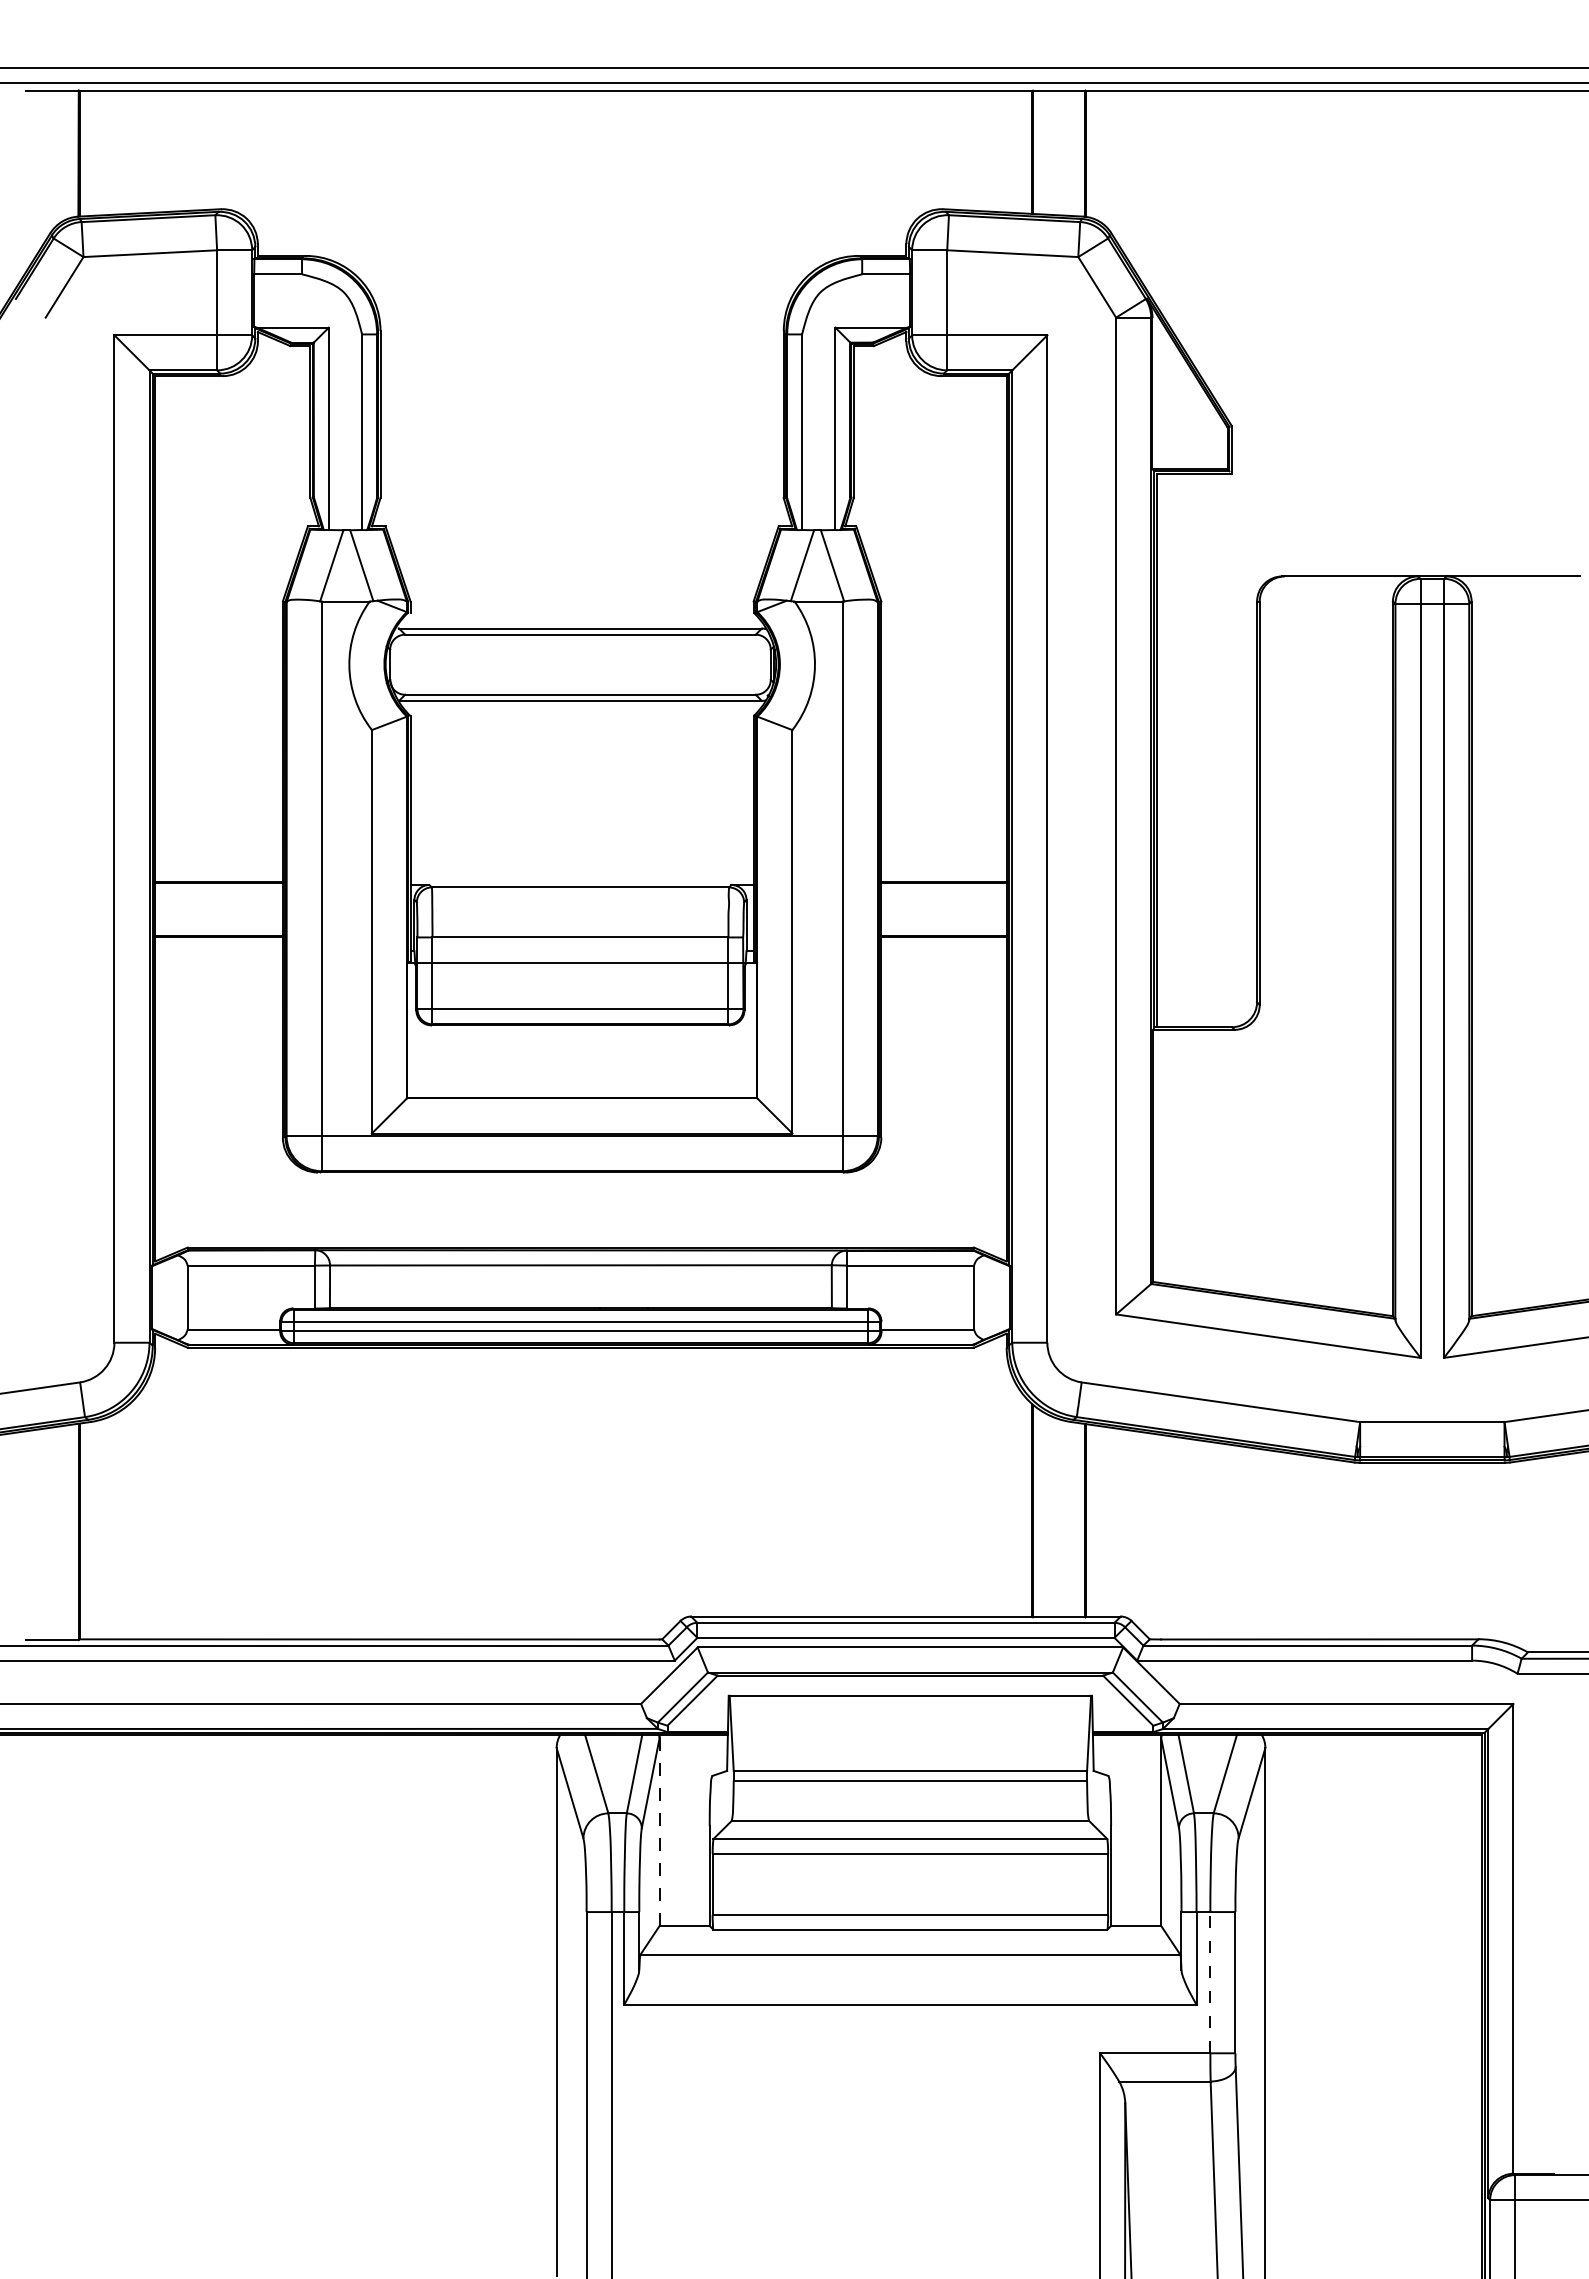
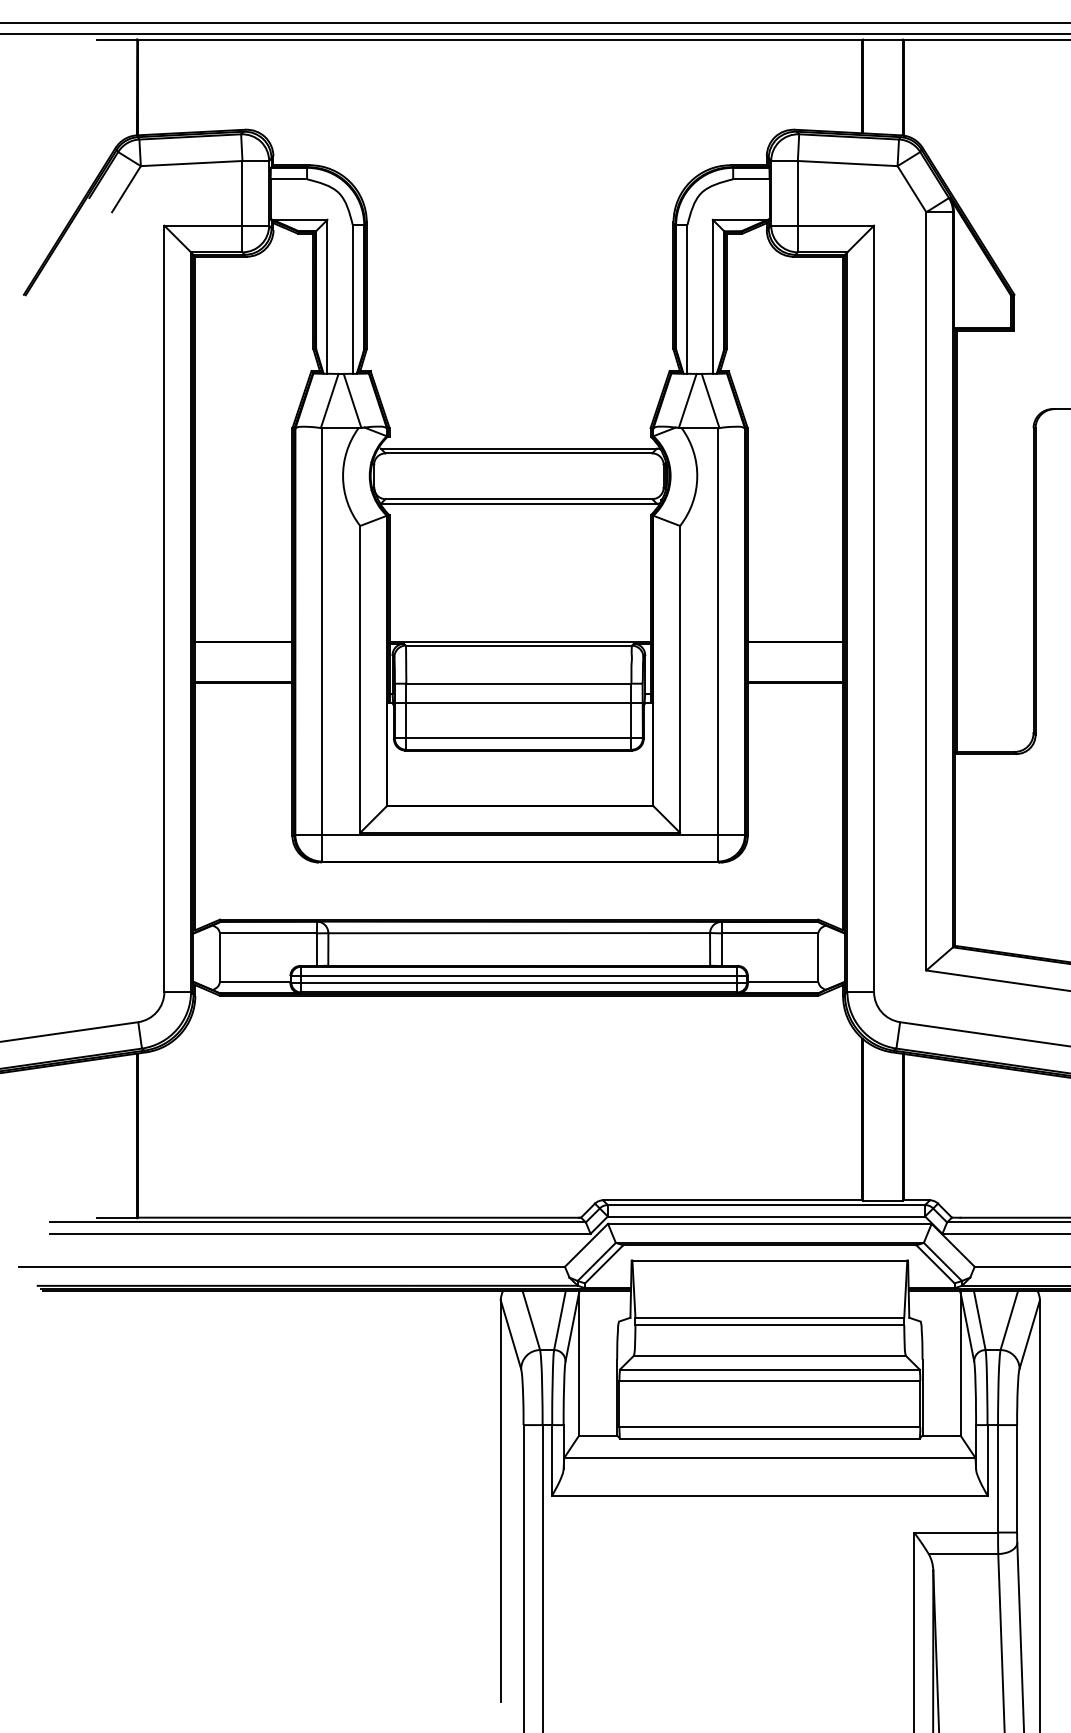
line: (581, 882) -> (519, 641), added
line: (659, 1832) -> (578, 1364), dashed -> solid
line: (1210, 1982) -> (998, 1478), dashed -> solid

